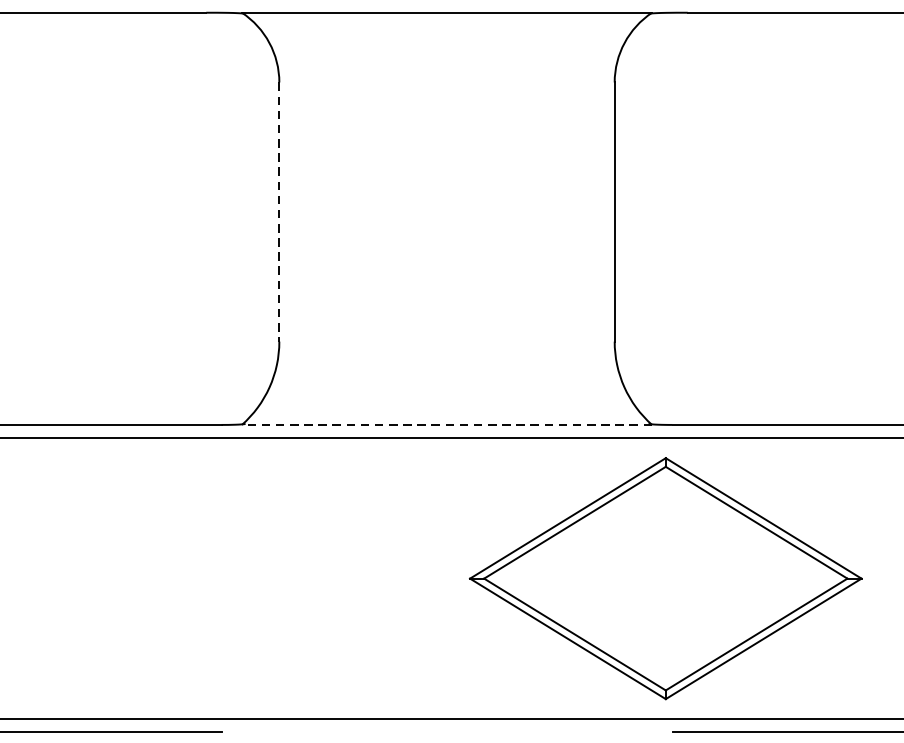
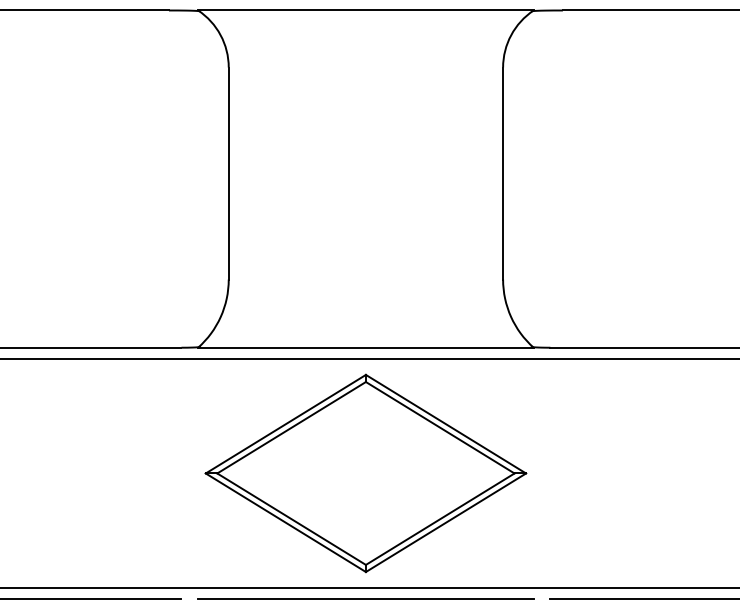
line: (279, 211) -> (228, 173), dashed -> solid
line: (446, 424) -> (365, 347), dashed -> solid
part: (665, 578) -> (365, 473), moved
line: (446, 732) -> (365, 599), added

